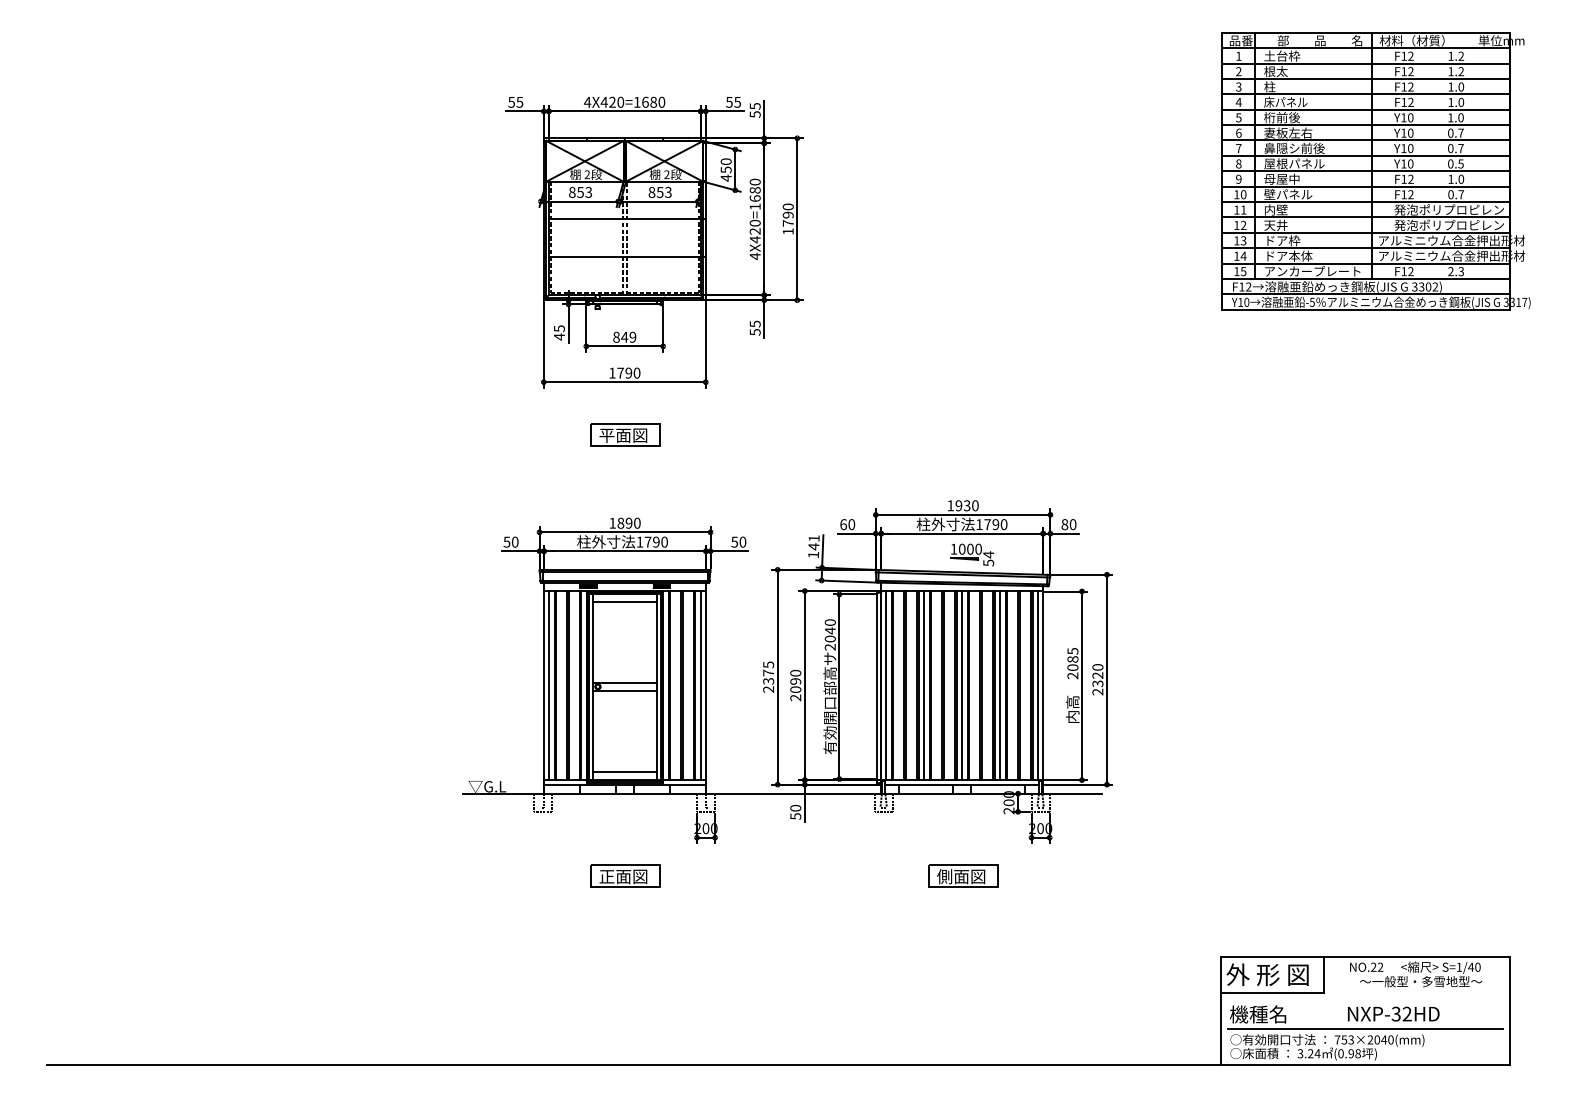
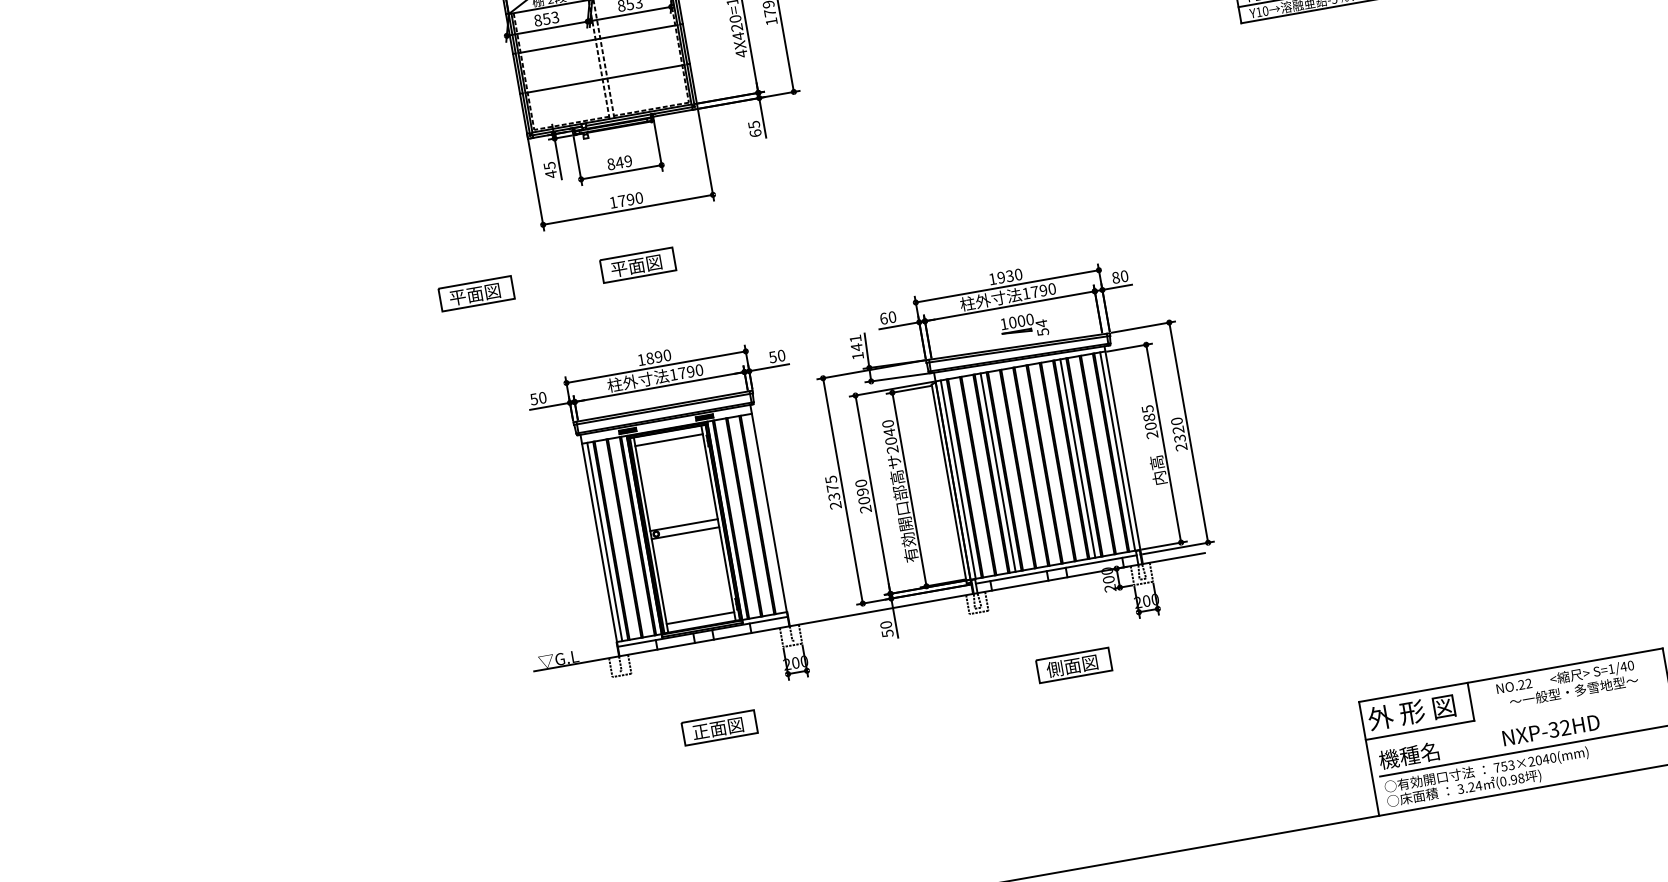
text: (754, 331) -> (754, 132), 55 -> 65
part: (471, 434) -> (477, 293), added
line: (701, 685) -> (764, 513), removed
line: (962, 685) -> (1038, 465), removed

